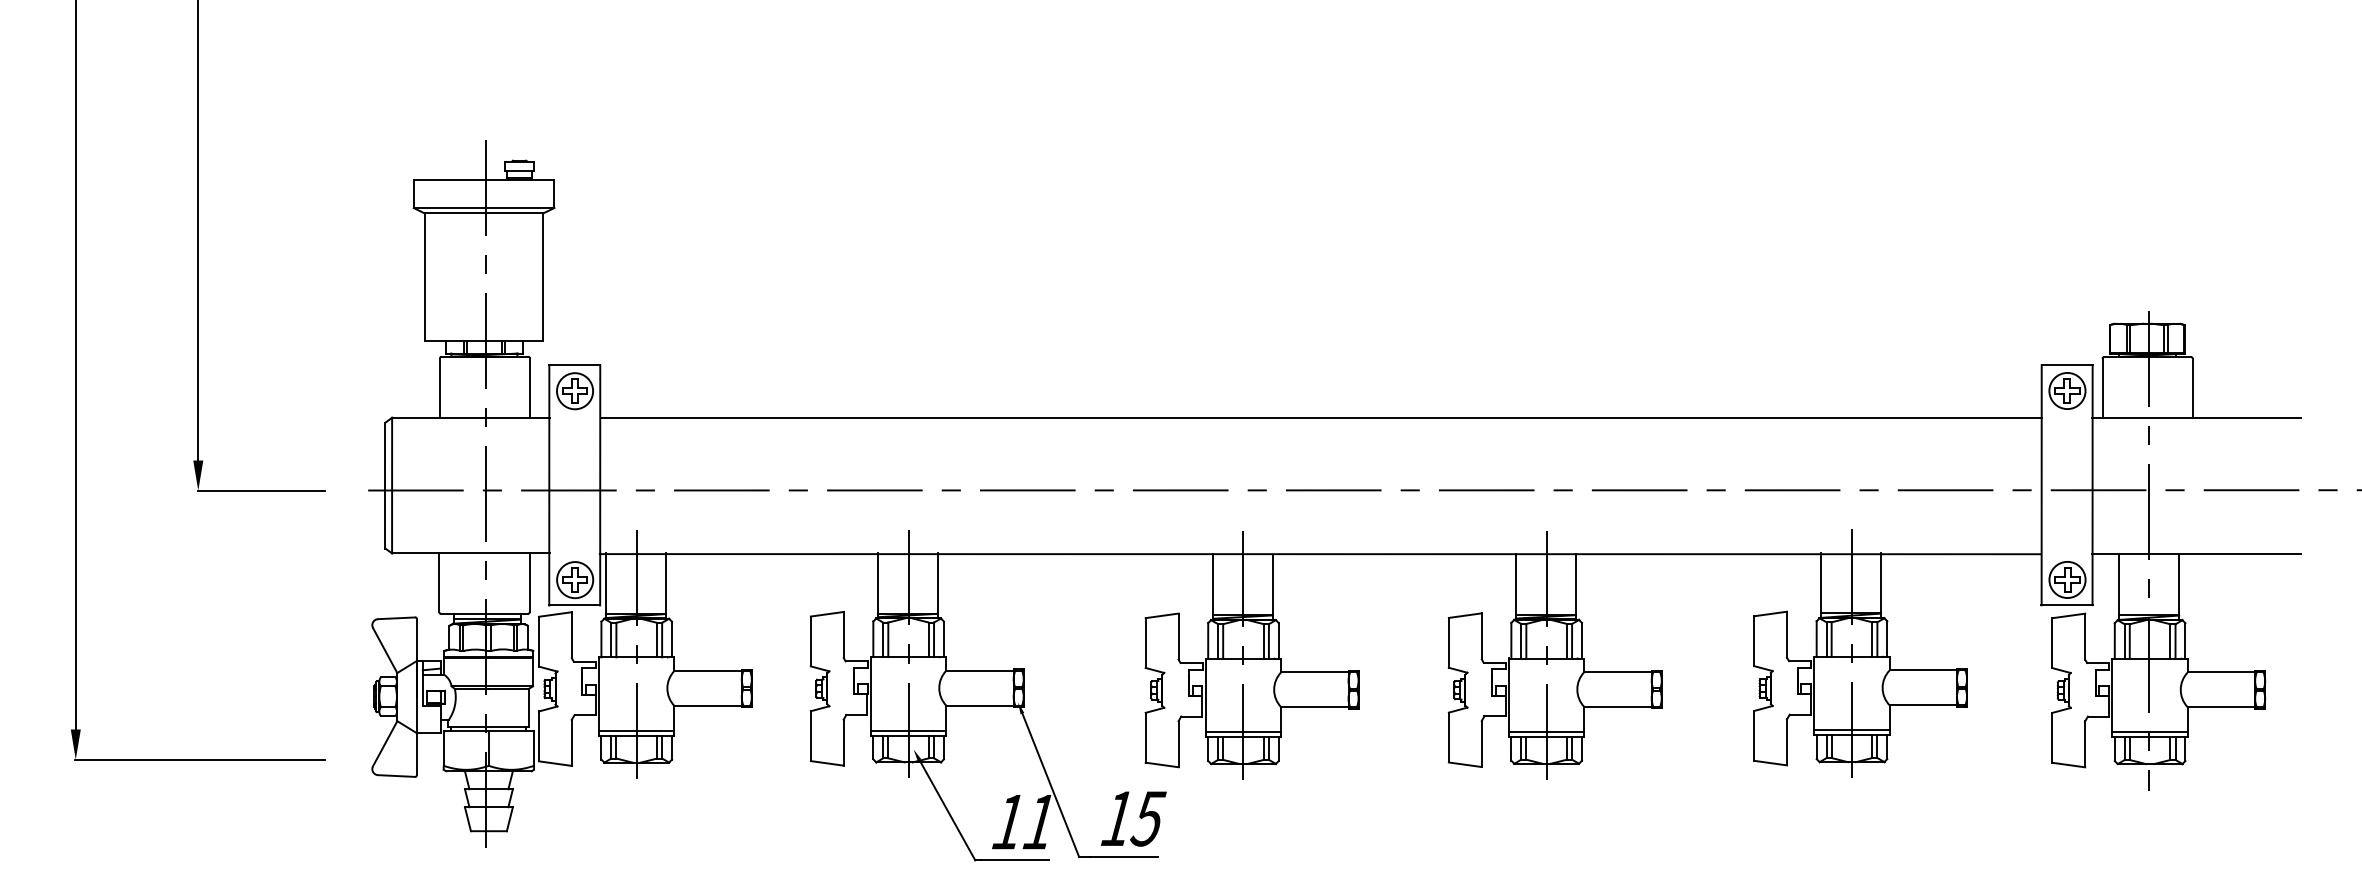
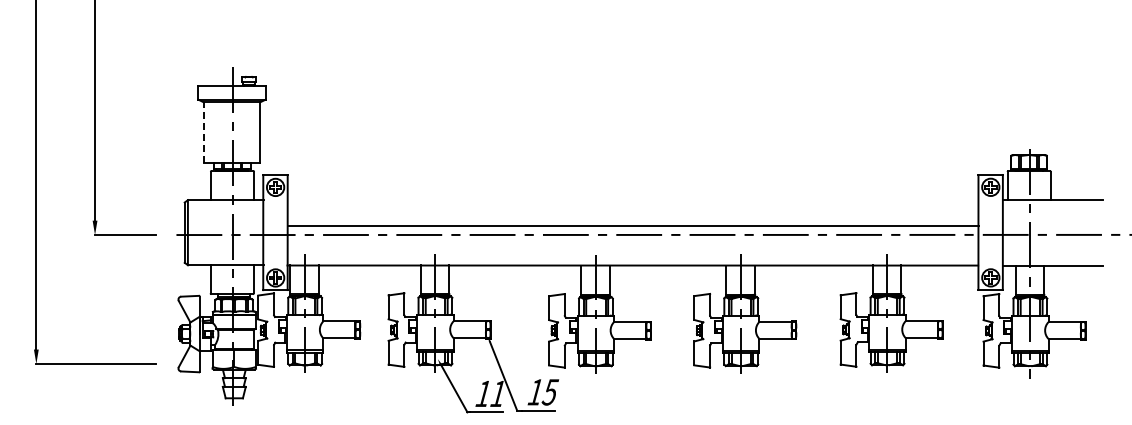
line: (424, 276) -> (203, 132), solid -> dashed
line: (1321, 418) -> (633, 226), moved

